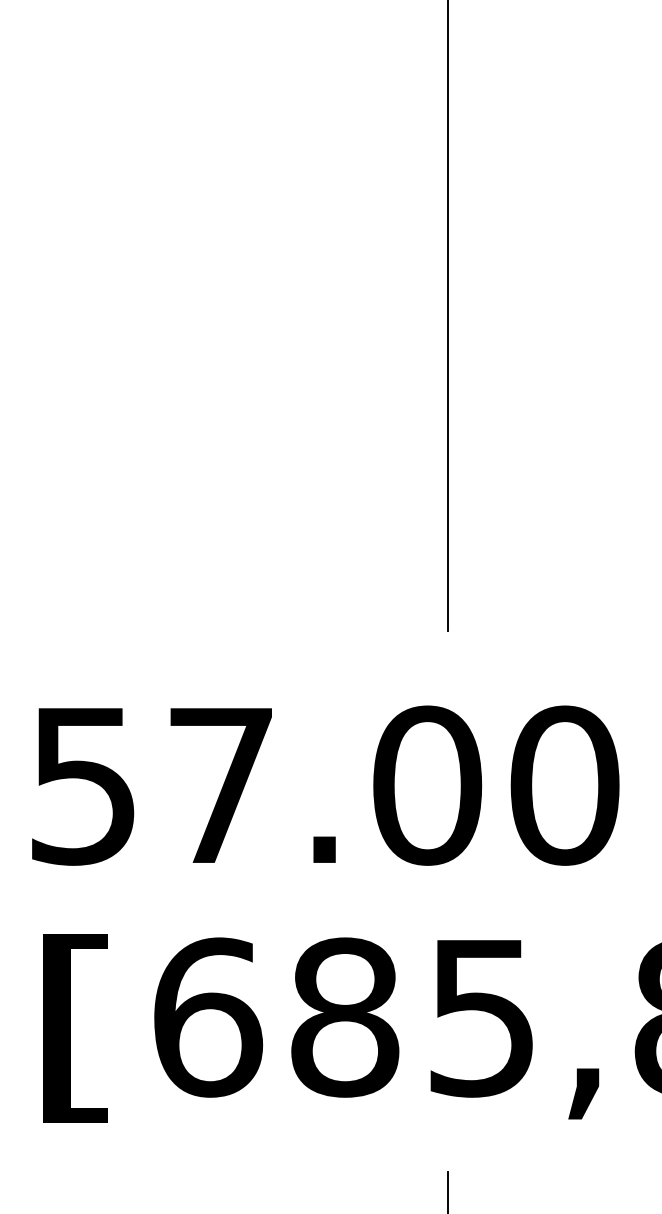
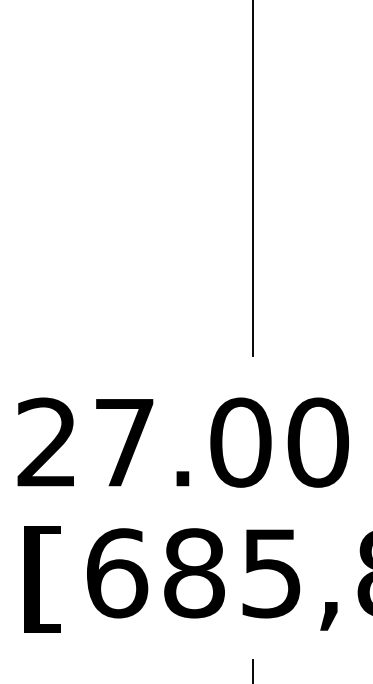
text: (82, 785) -> (46, 442), 57.00 -> 27.00

